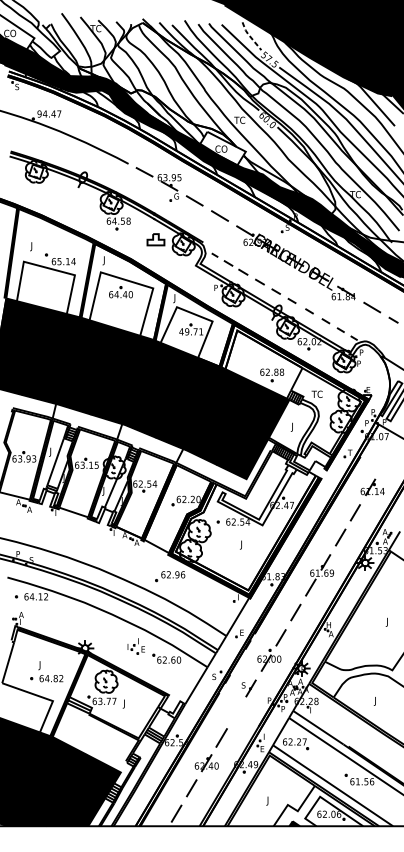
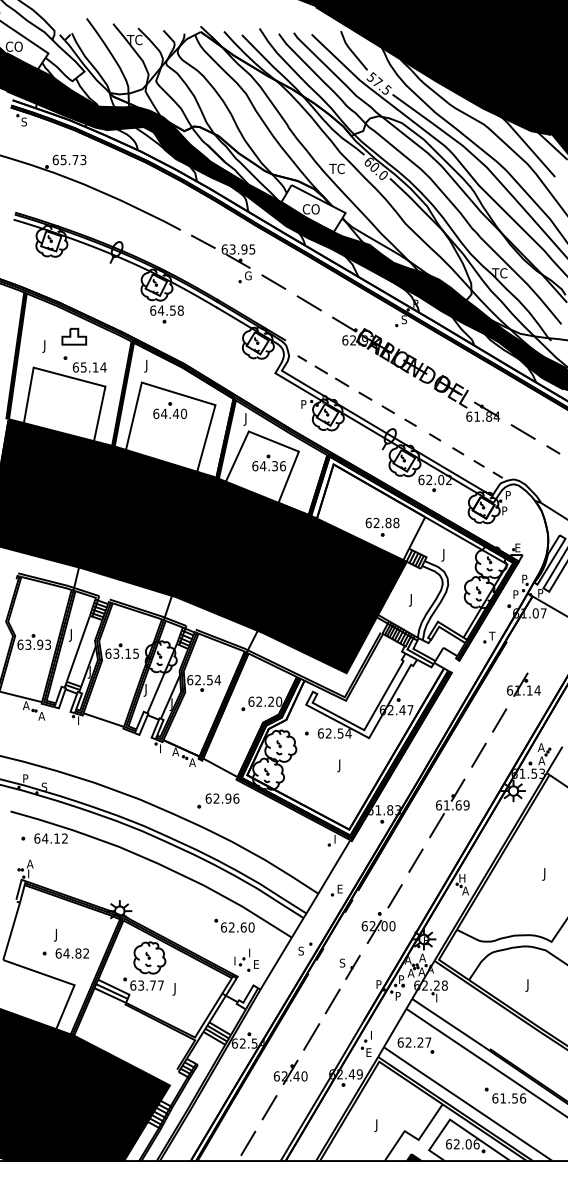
line: (250, 36) -> (351, 50), dashed -> solid
text: (49, 113) -> (69, 159), 94.47 -> 65.73
part: (156, 239) -> (74, 336), moved
text: (191, 332) -> (269, 466), 49.71 -> 64.36
text: (316, 394) -> (445, 554), TC -> J
part: (170, 576) -> (218, 800), moved
part: (136, 645) -> (246, 959), moved
line: (236, 712) -> (332, 1001), added

